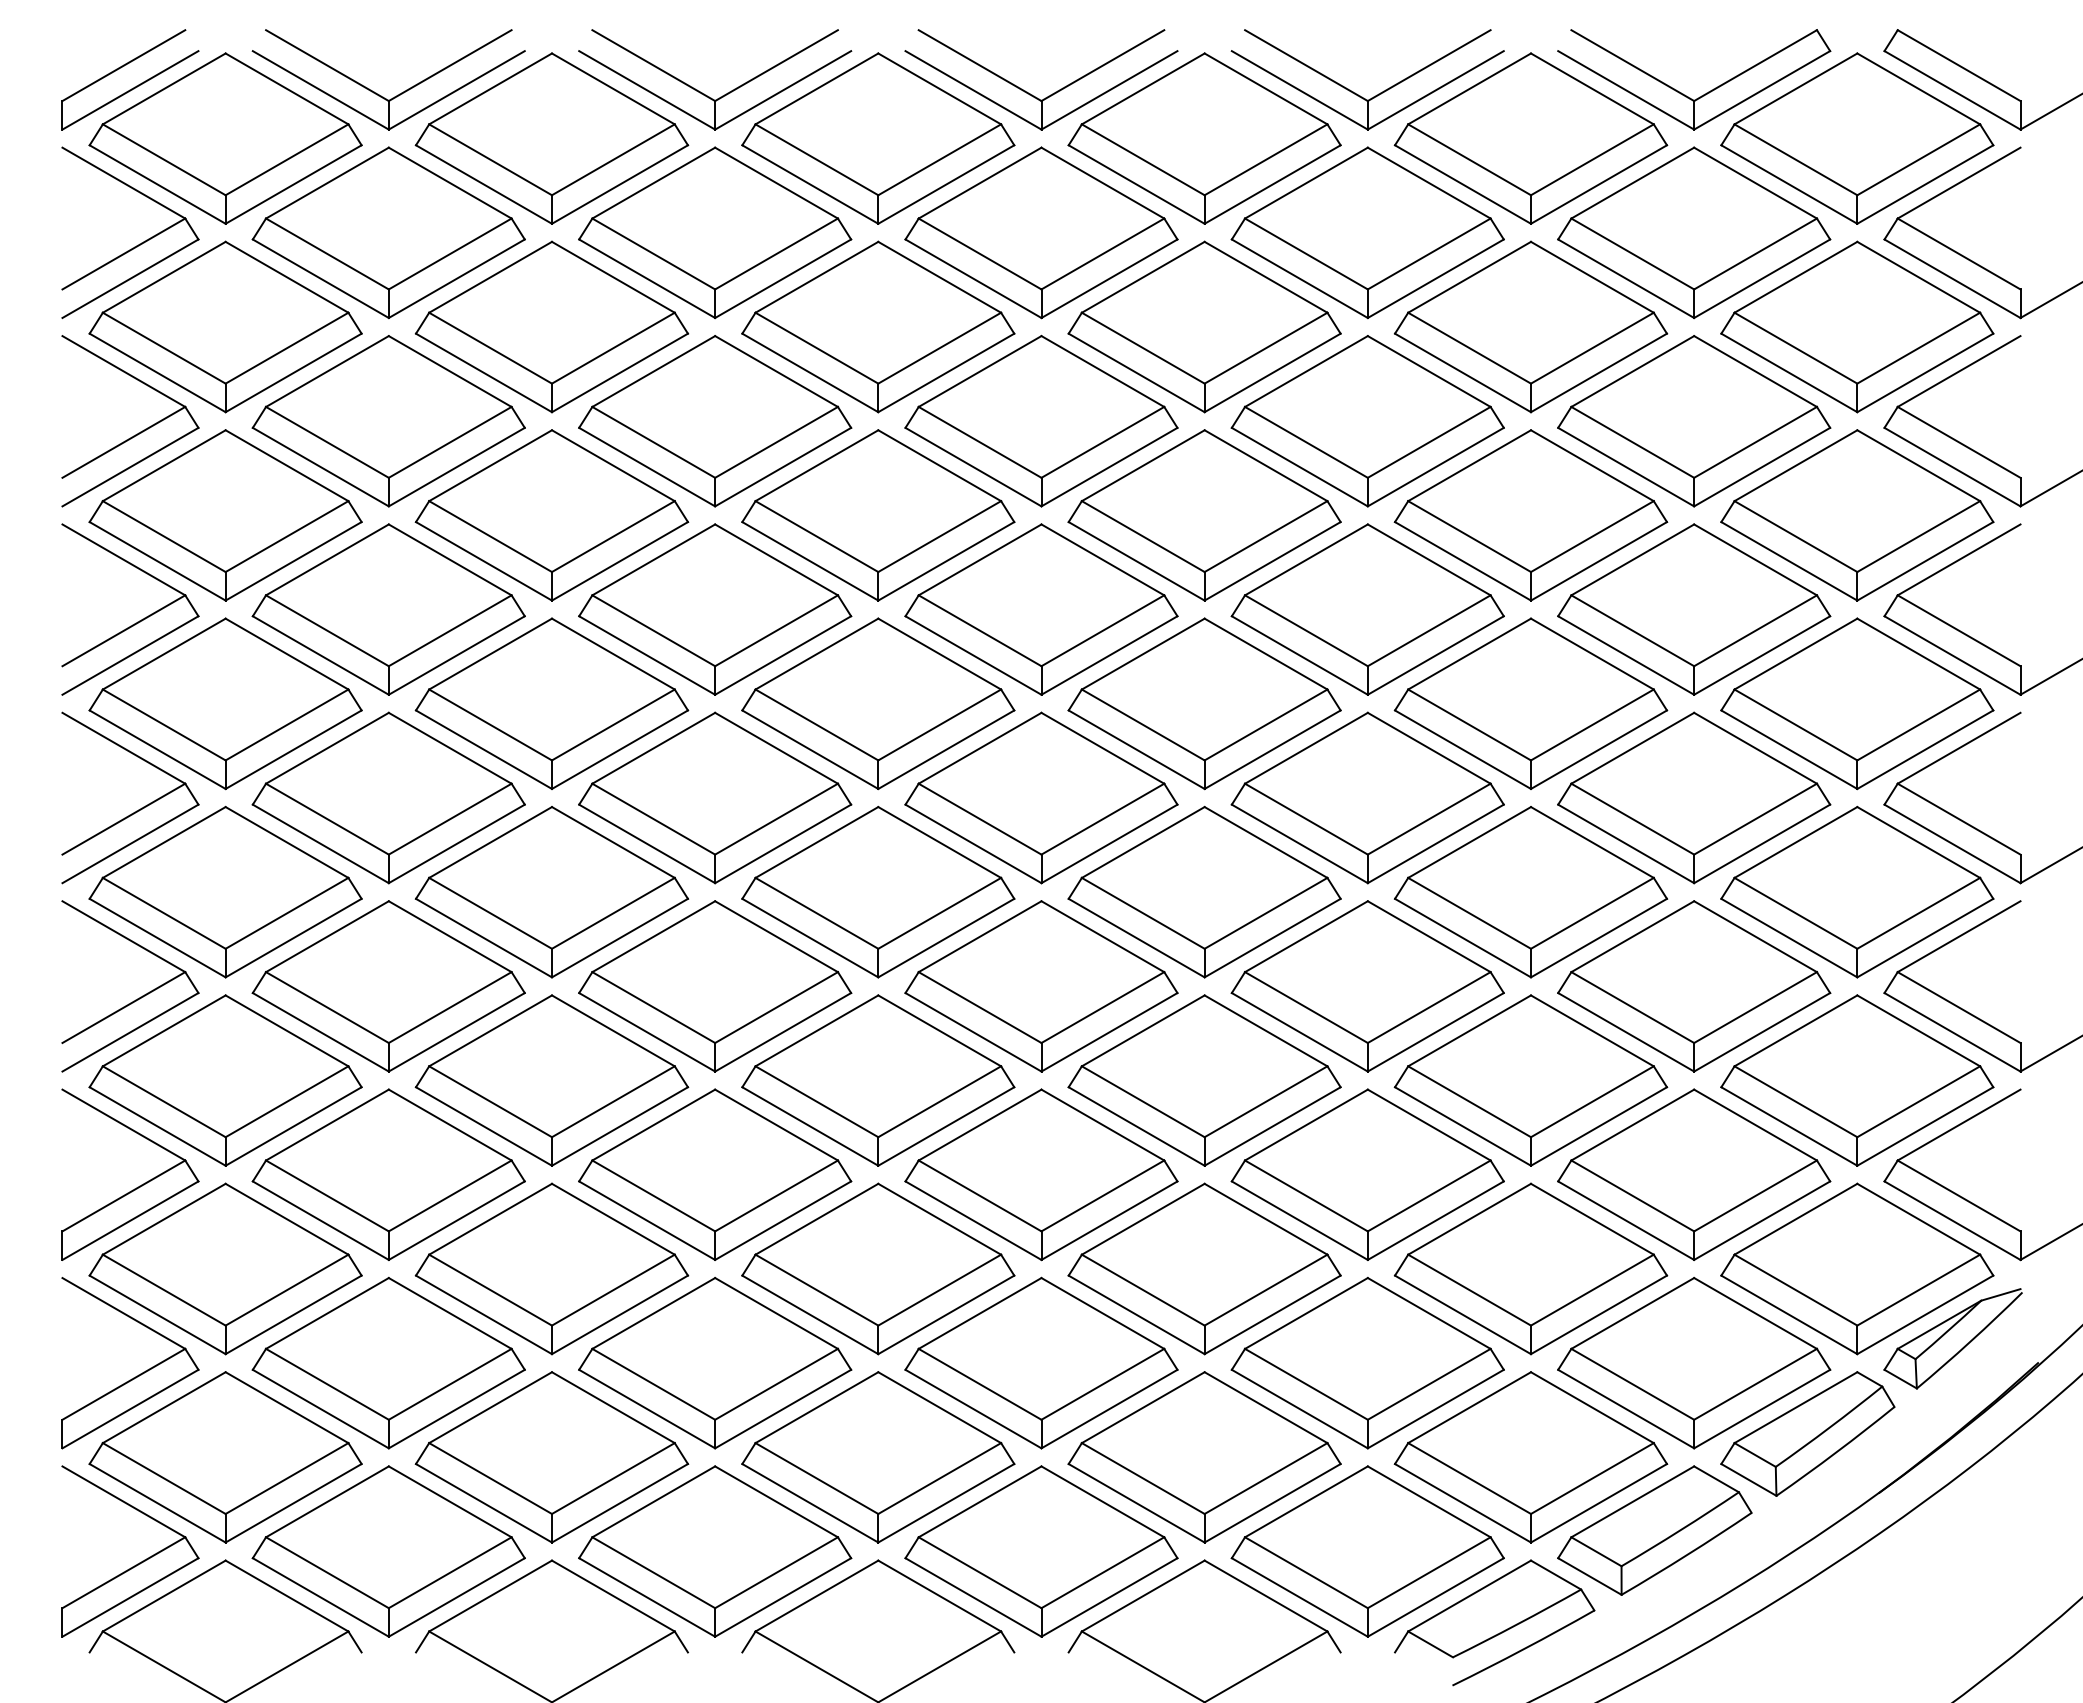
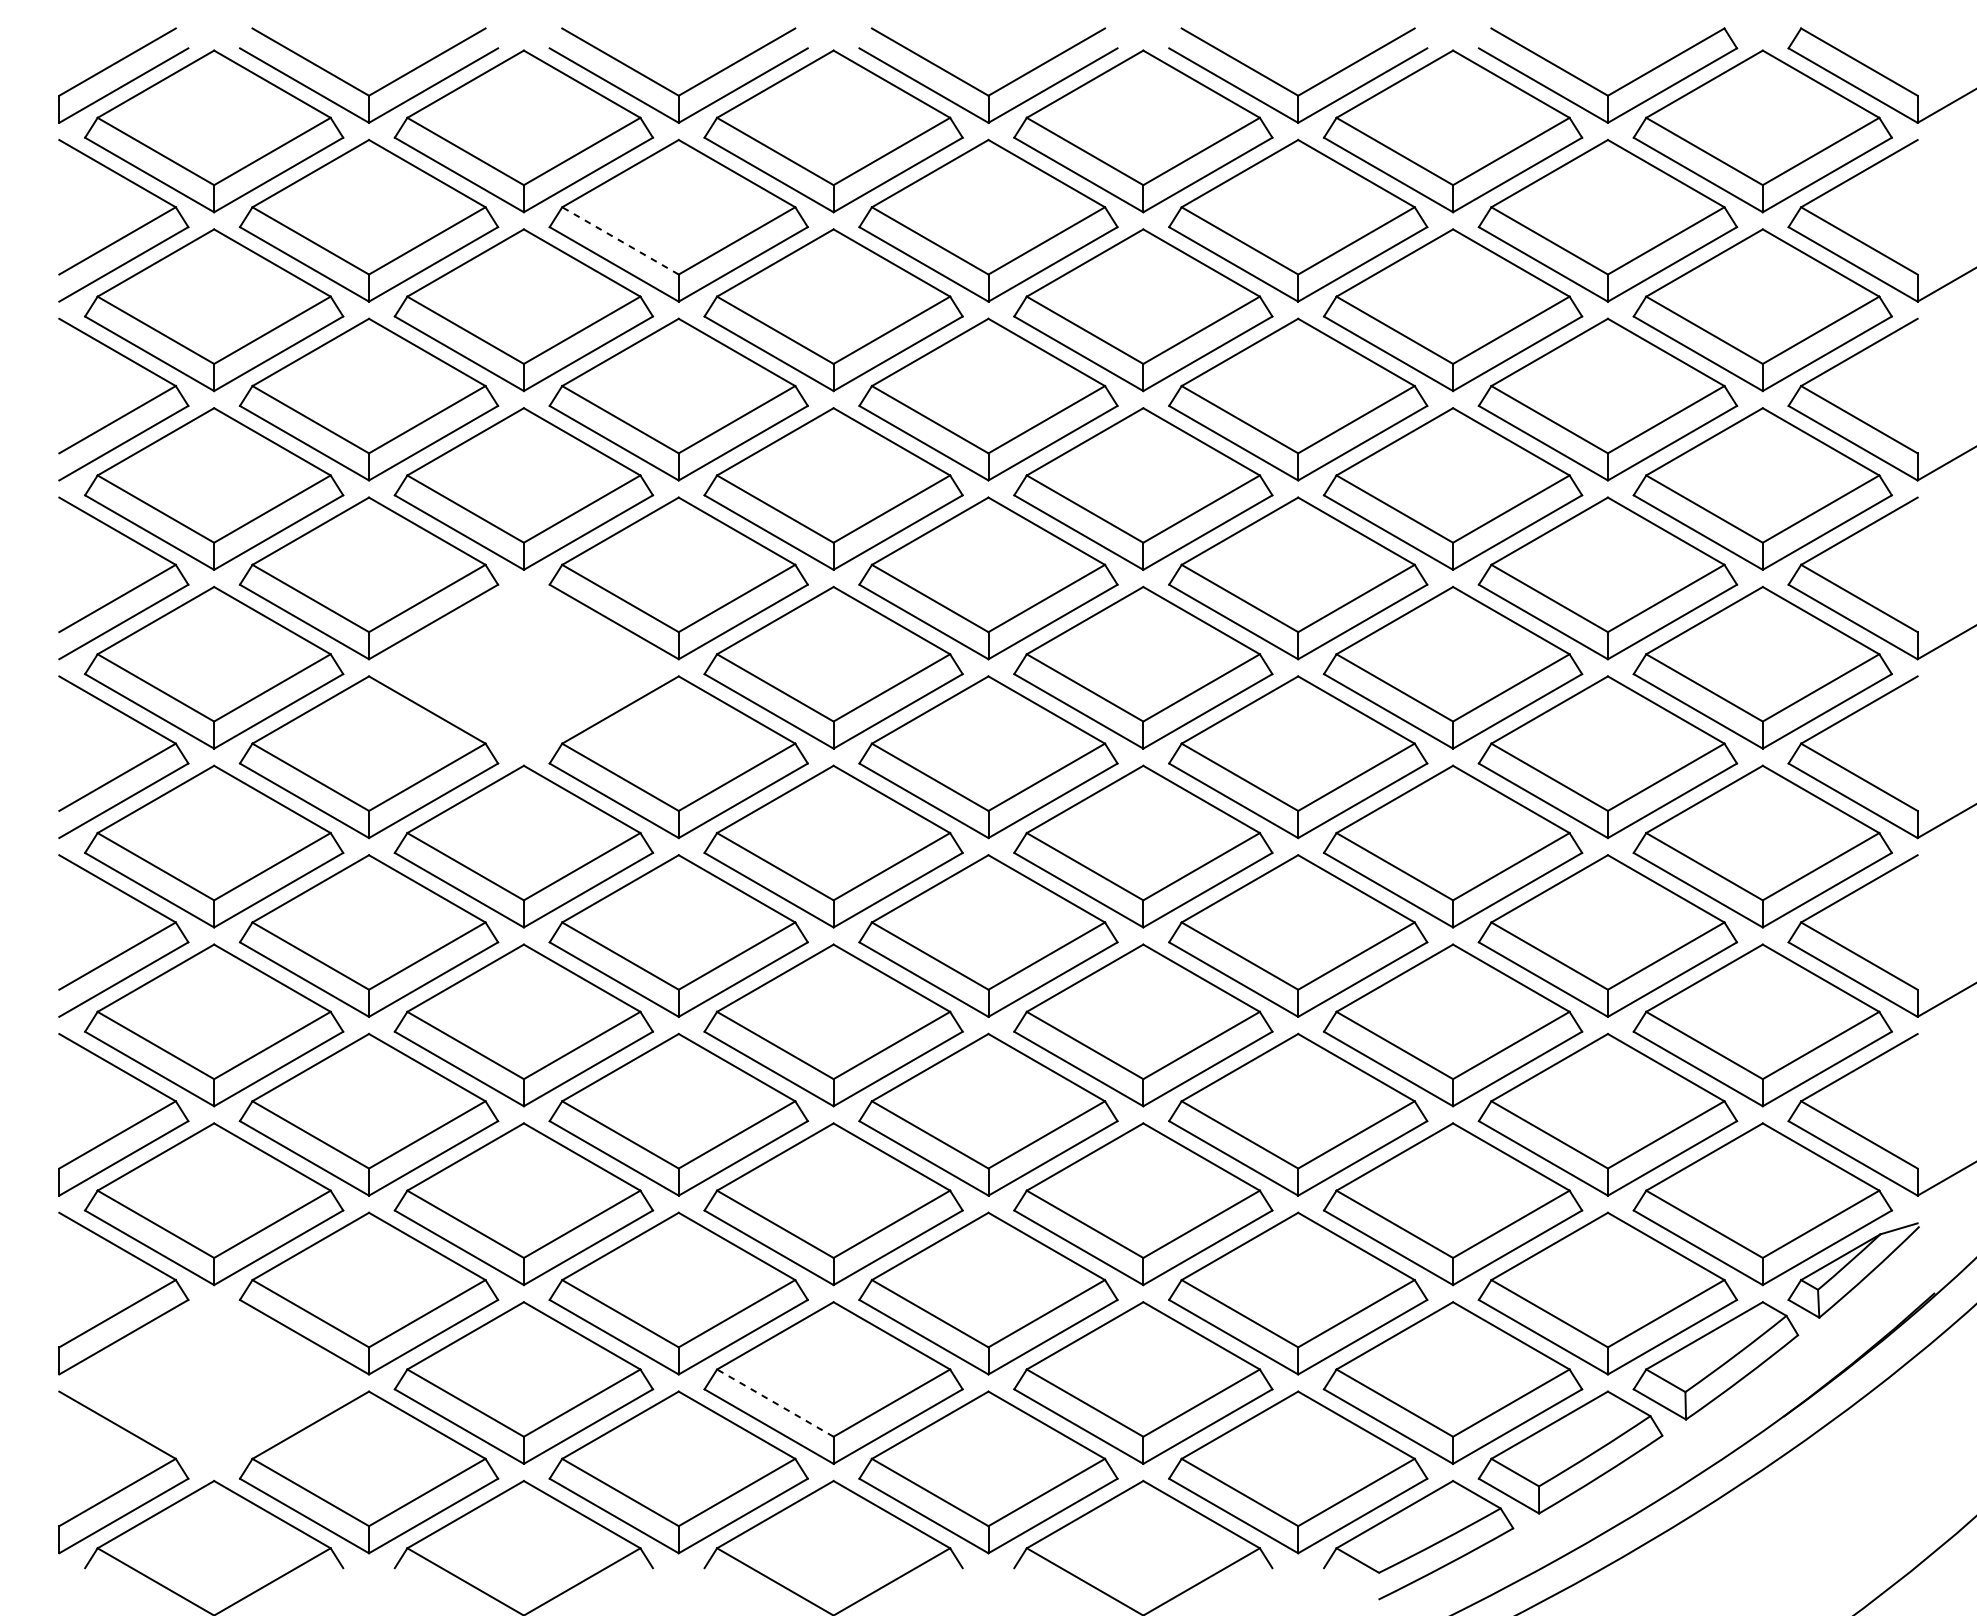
line: (653, 254) -> (620, 241), solid -> dashed
part: (551, 703) -> (523, 667), removed
part: (225, 1457) -> (214, 1383), removed
line: (816, 1478) -> (774, 1403), solid -> dashed

